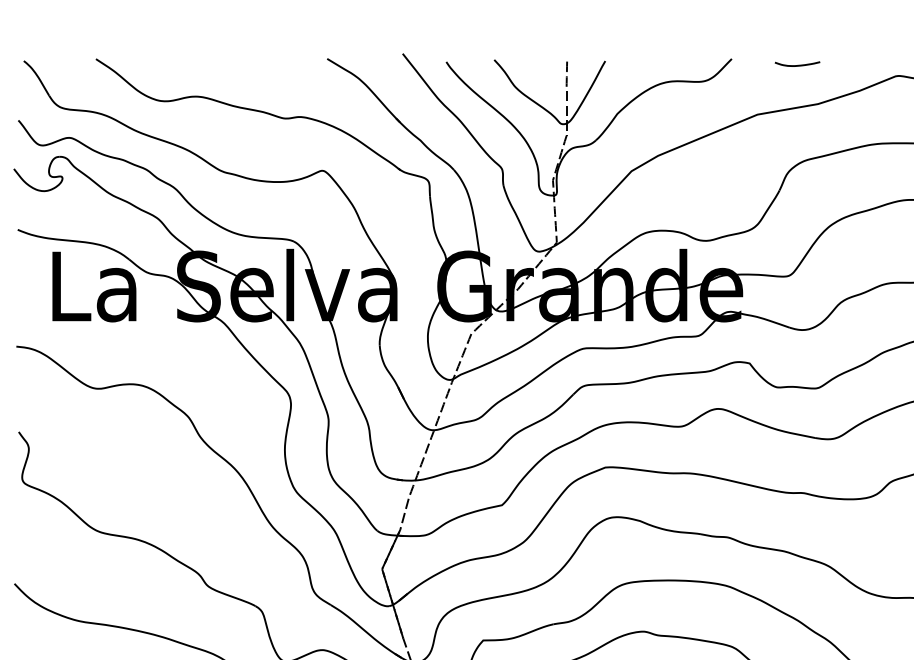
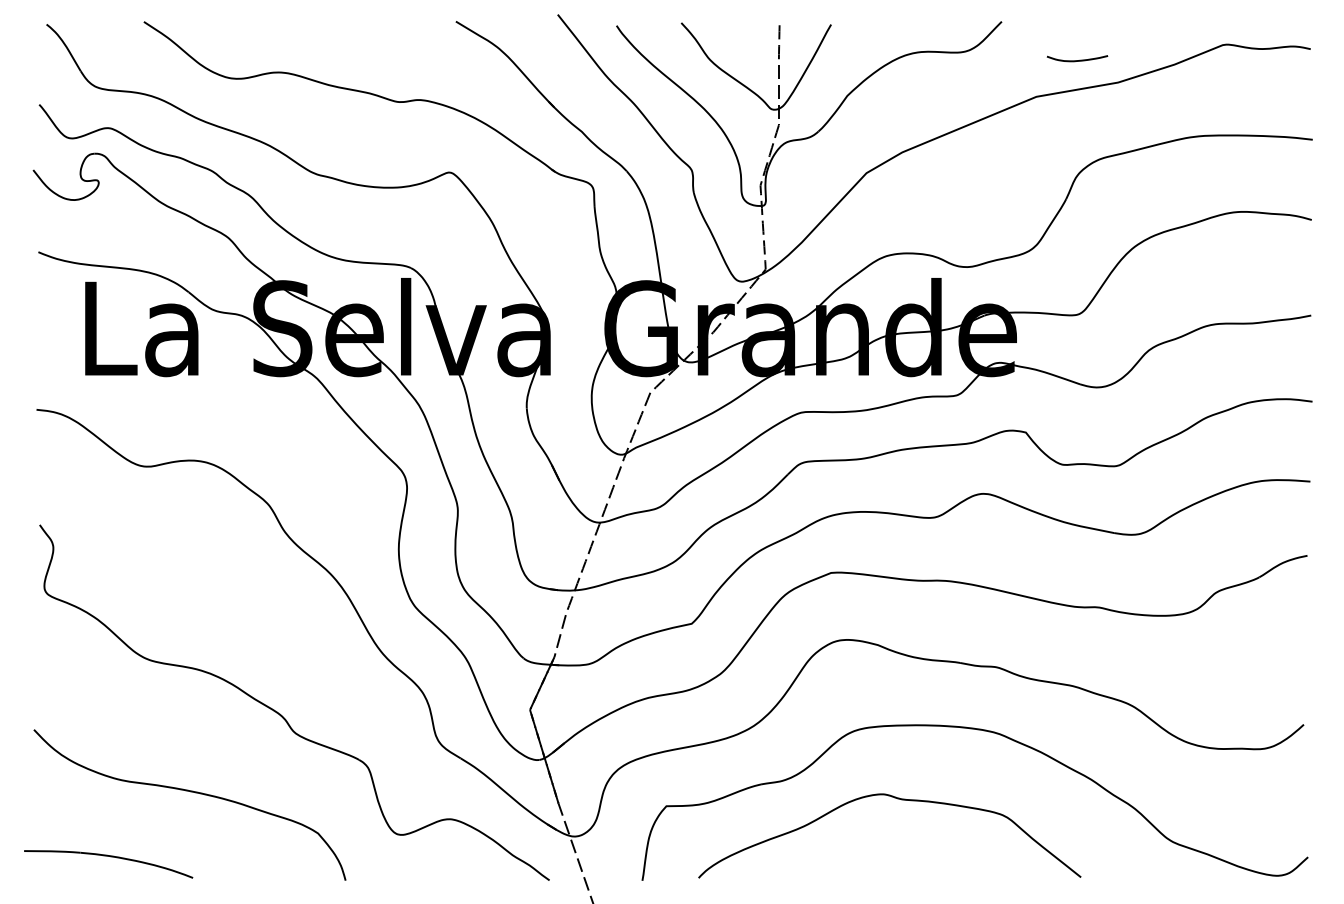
curve: (797, 65) -> (1077, 60), moved

